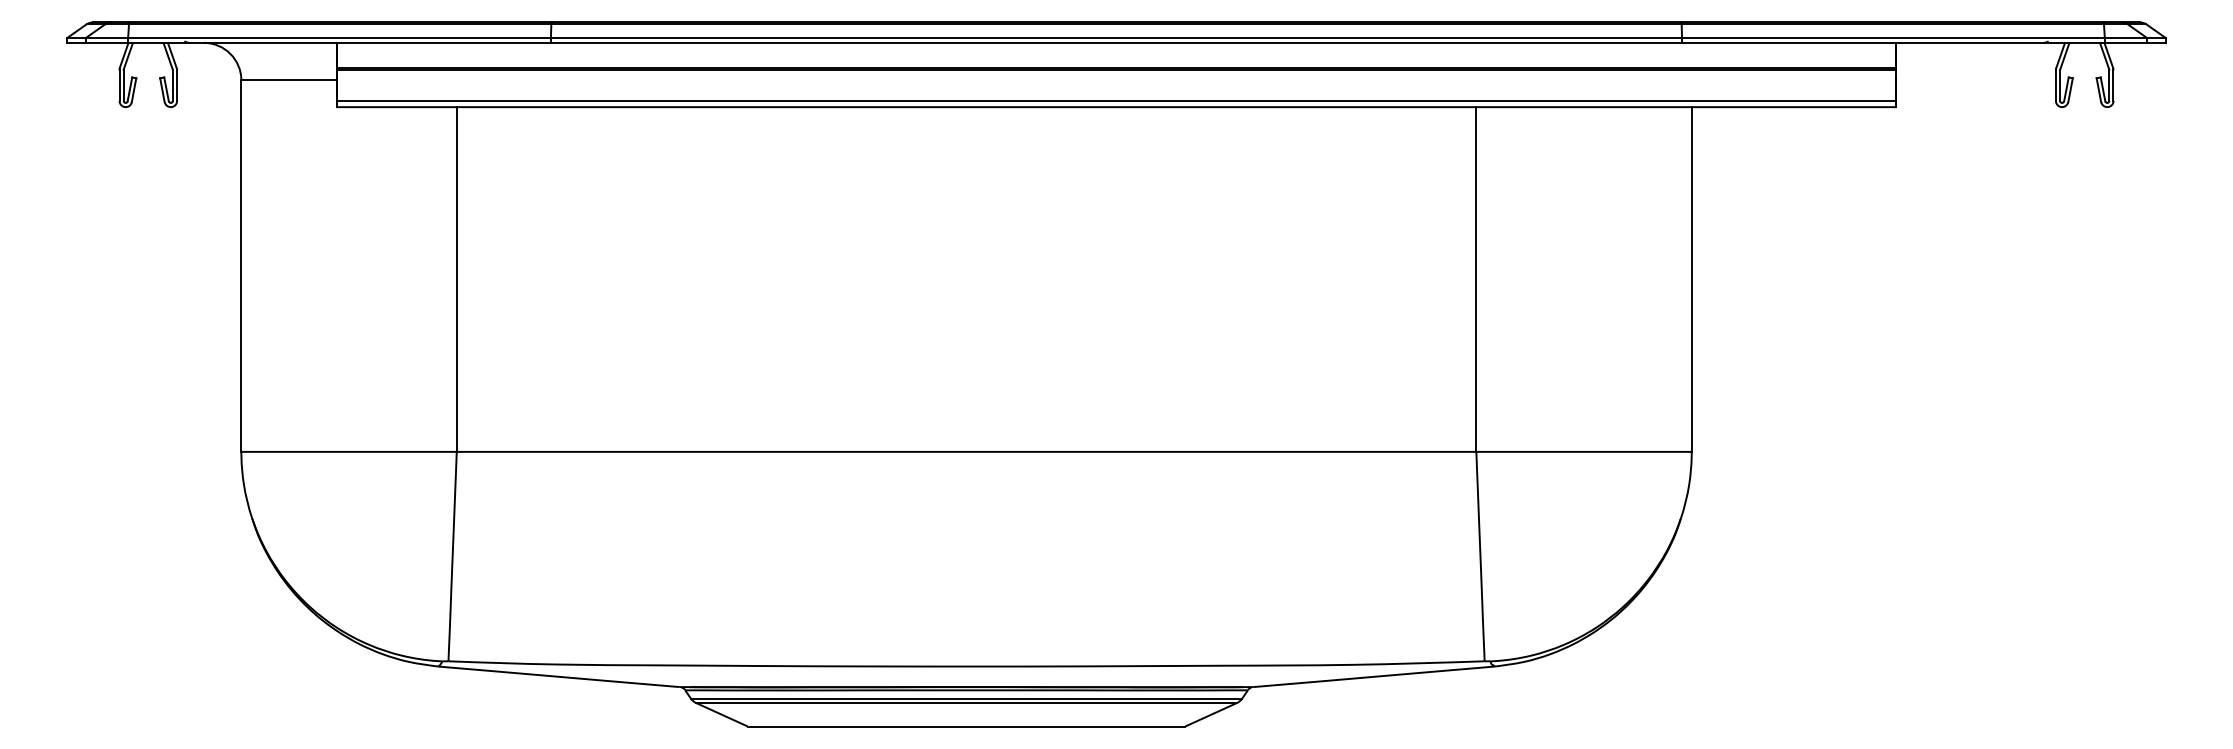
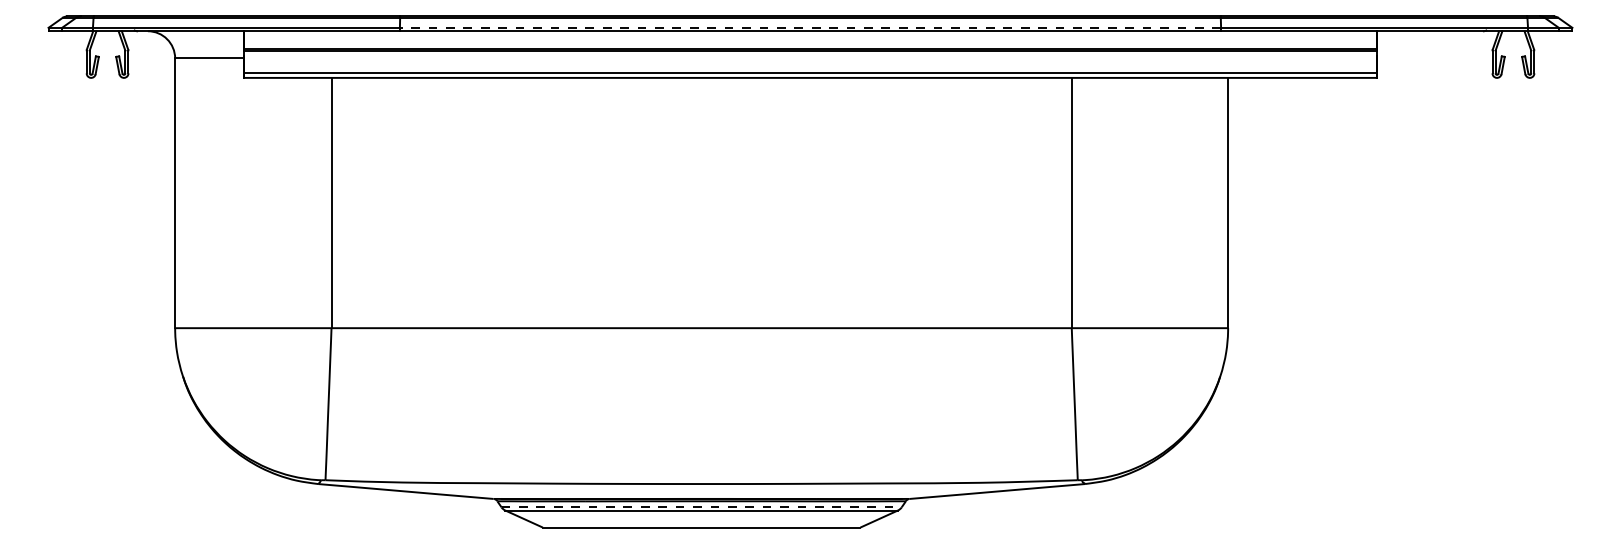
line: (1116, 38) -> (810, 28), solid -> dashed
line: (966, 698) -> (701, 507), solid -> dashed

